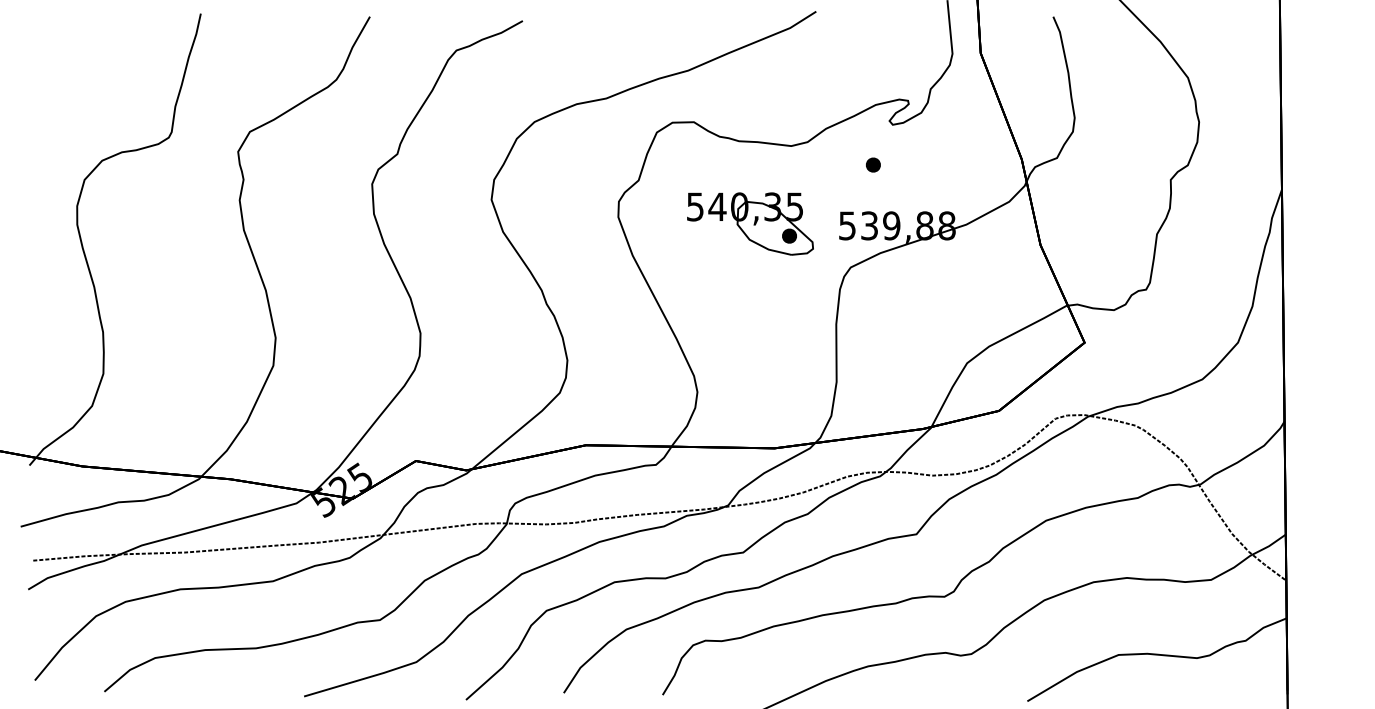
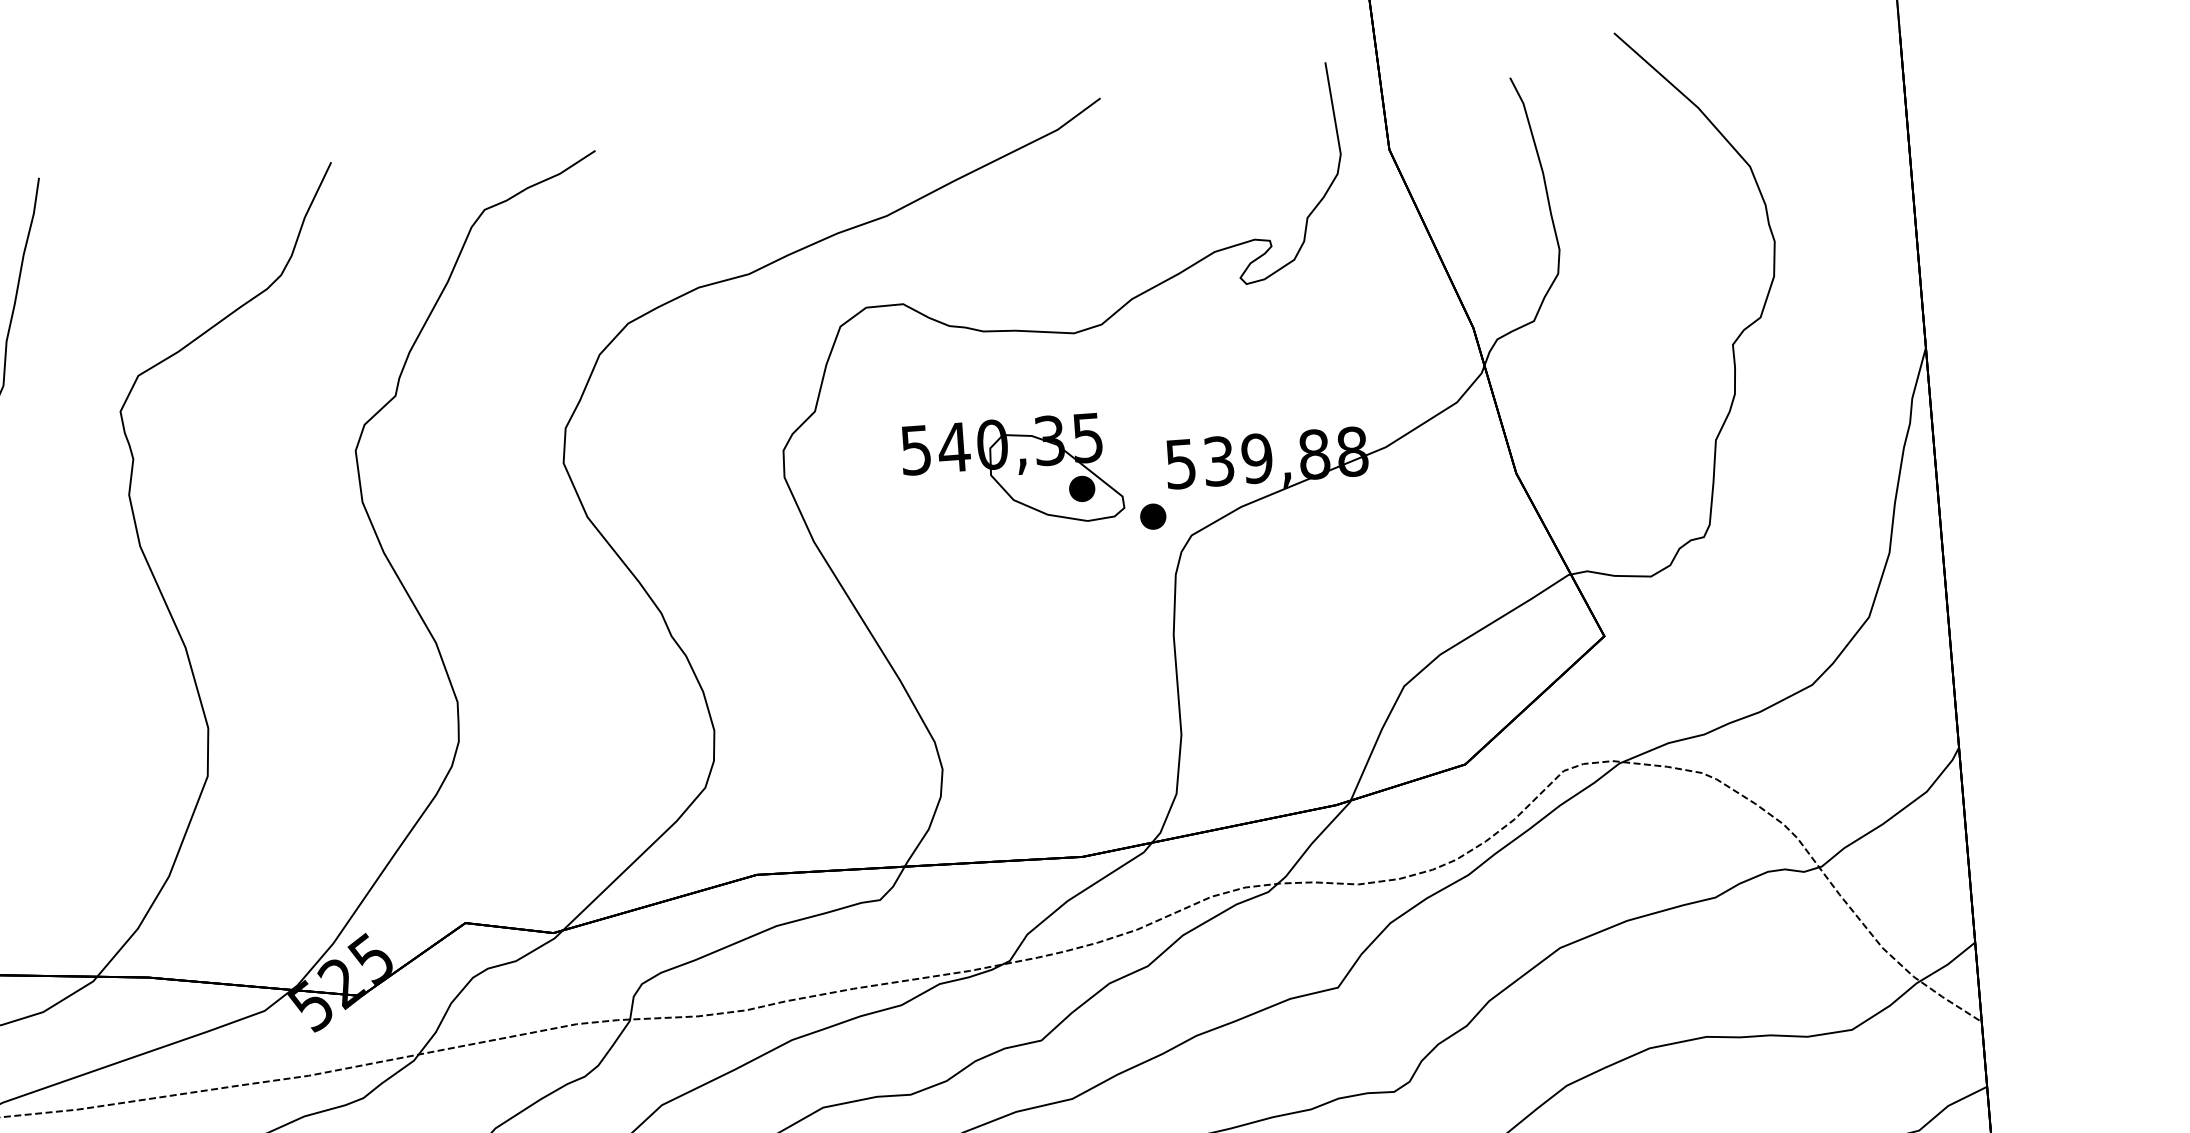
part: (873, 164) -> (1153, 515), moved

